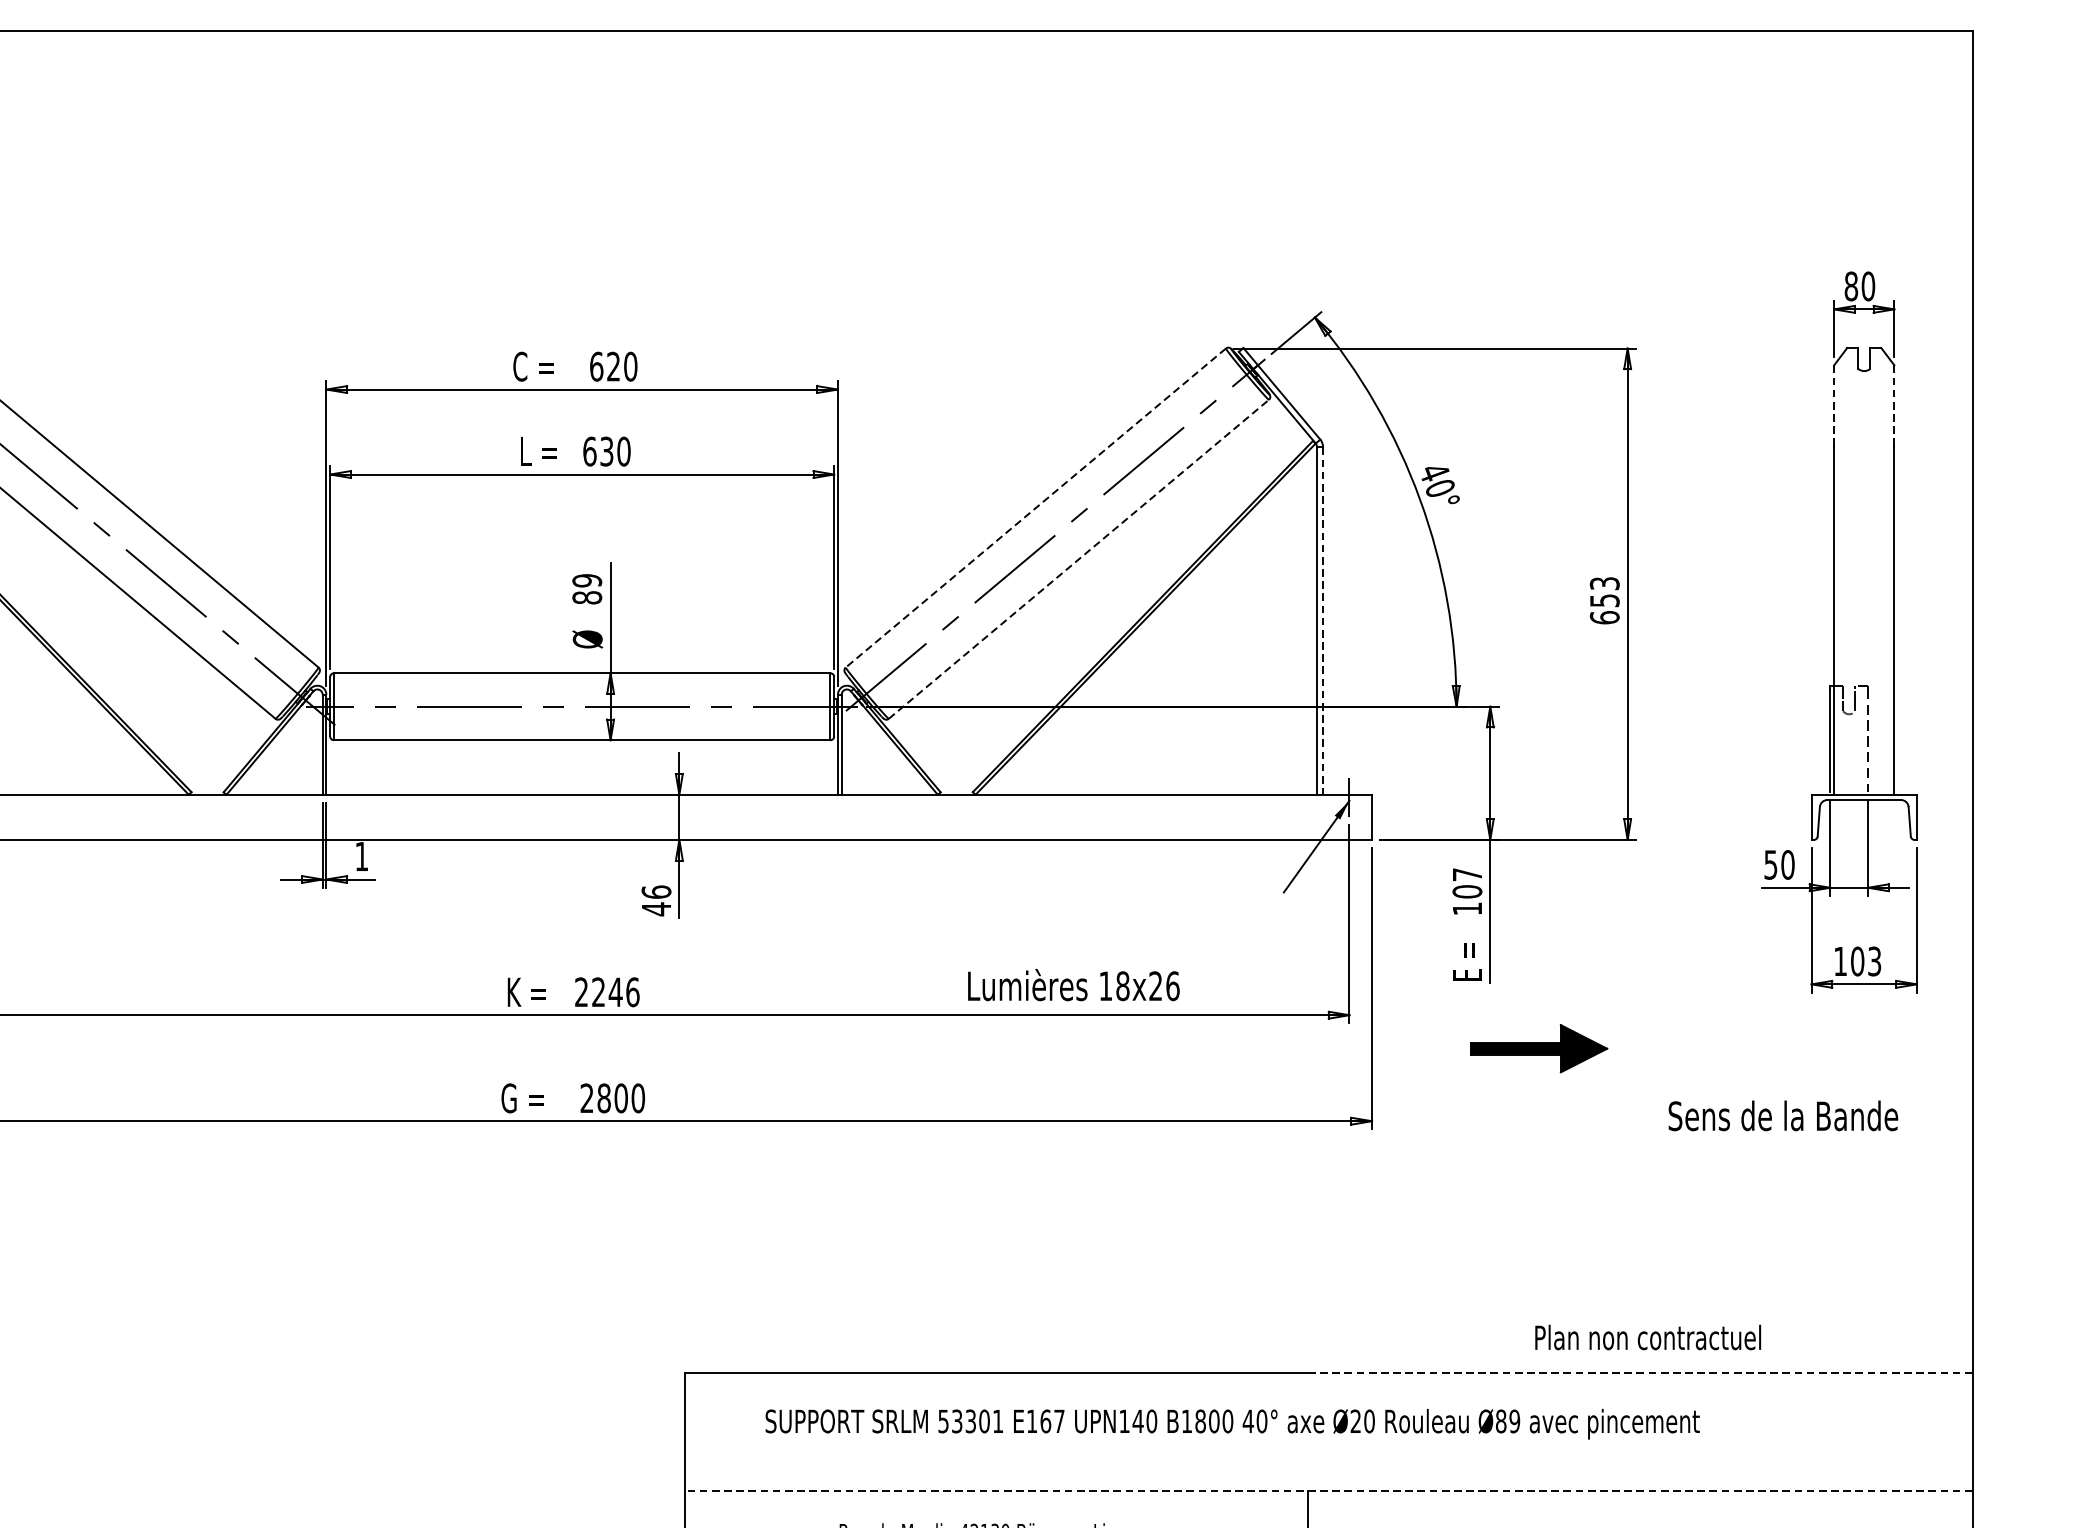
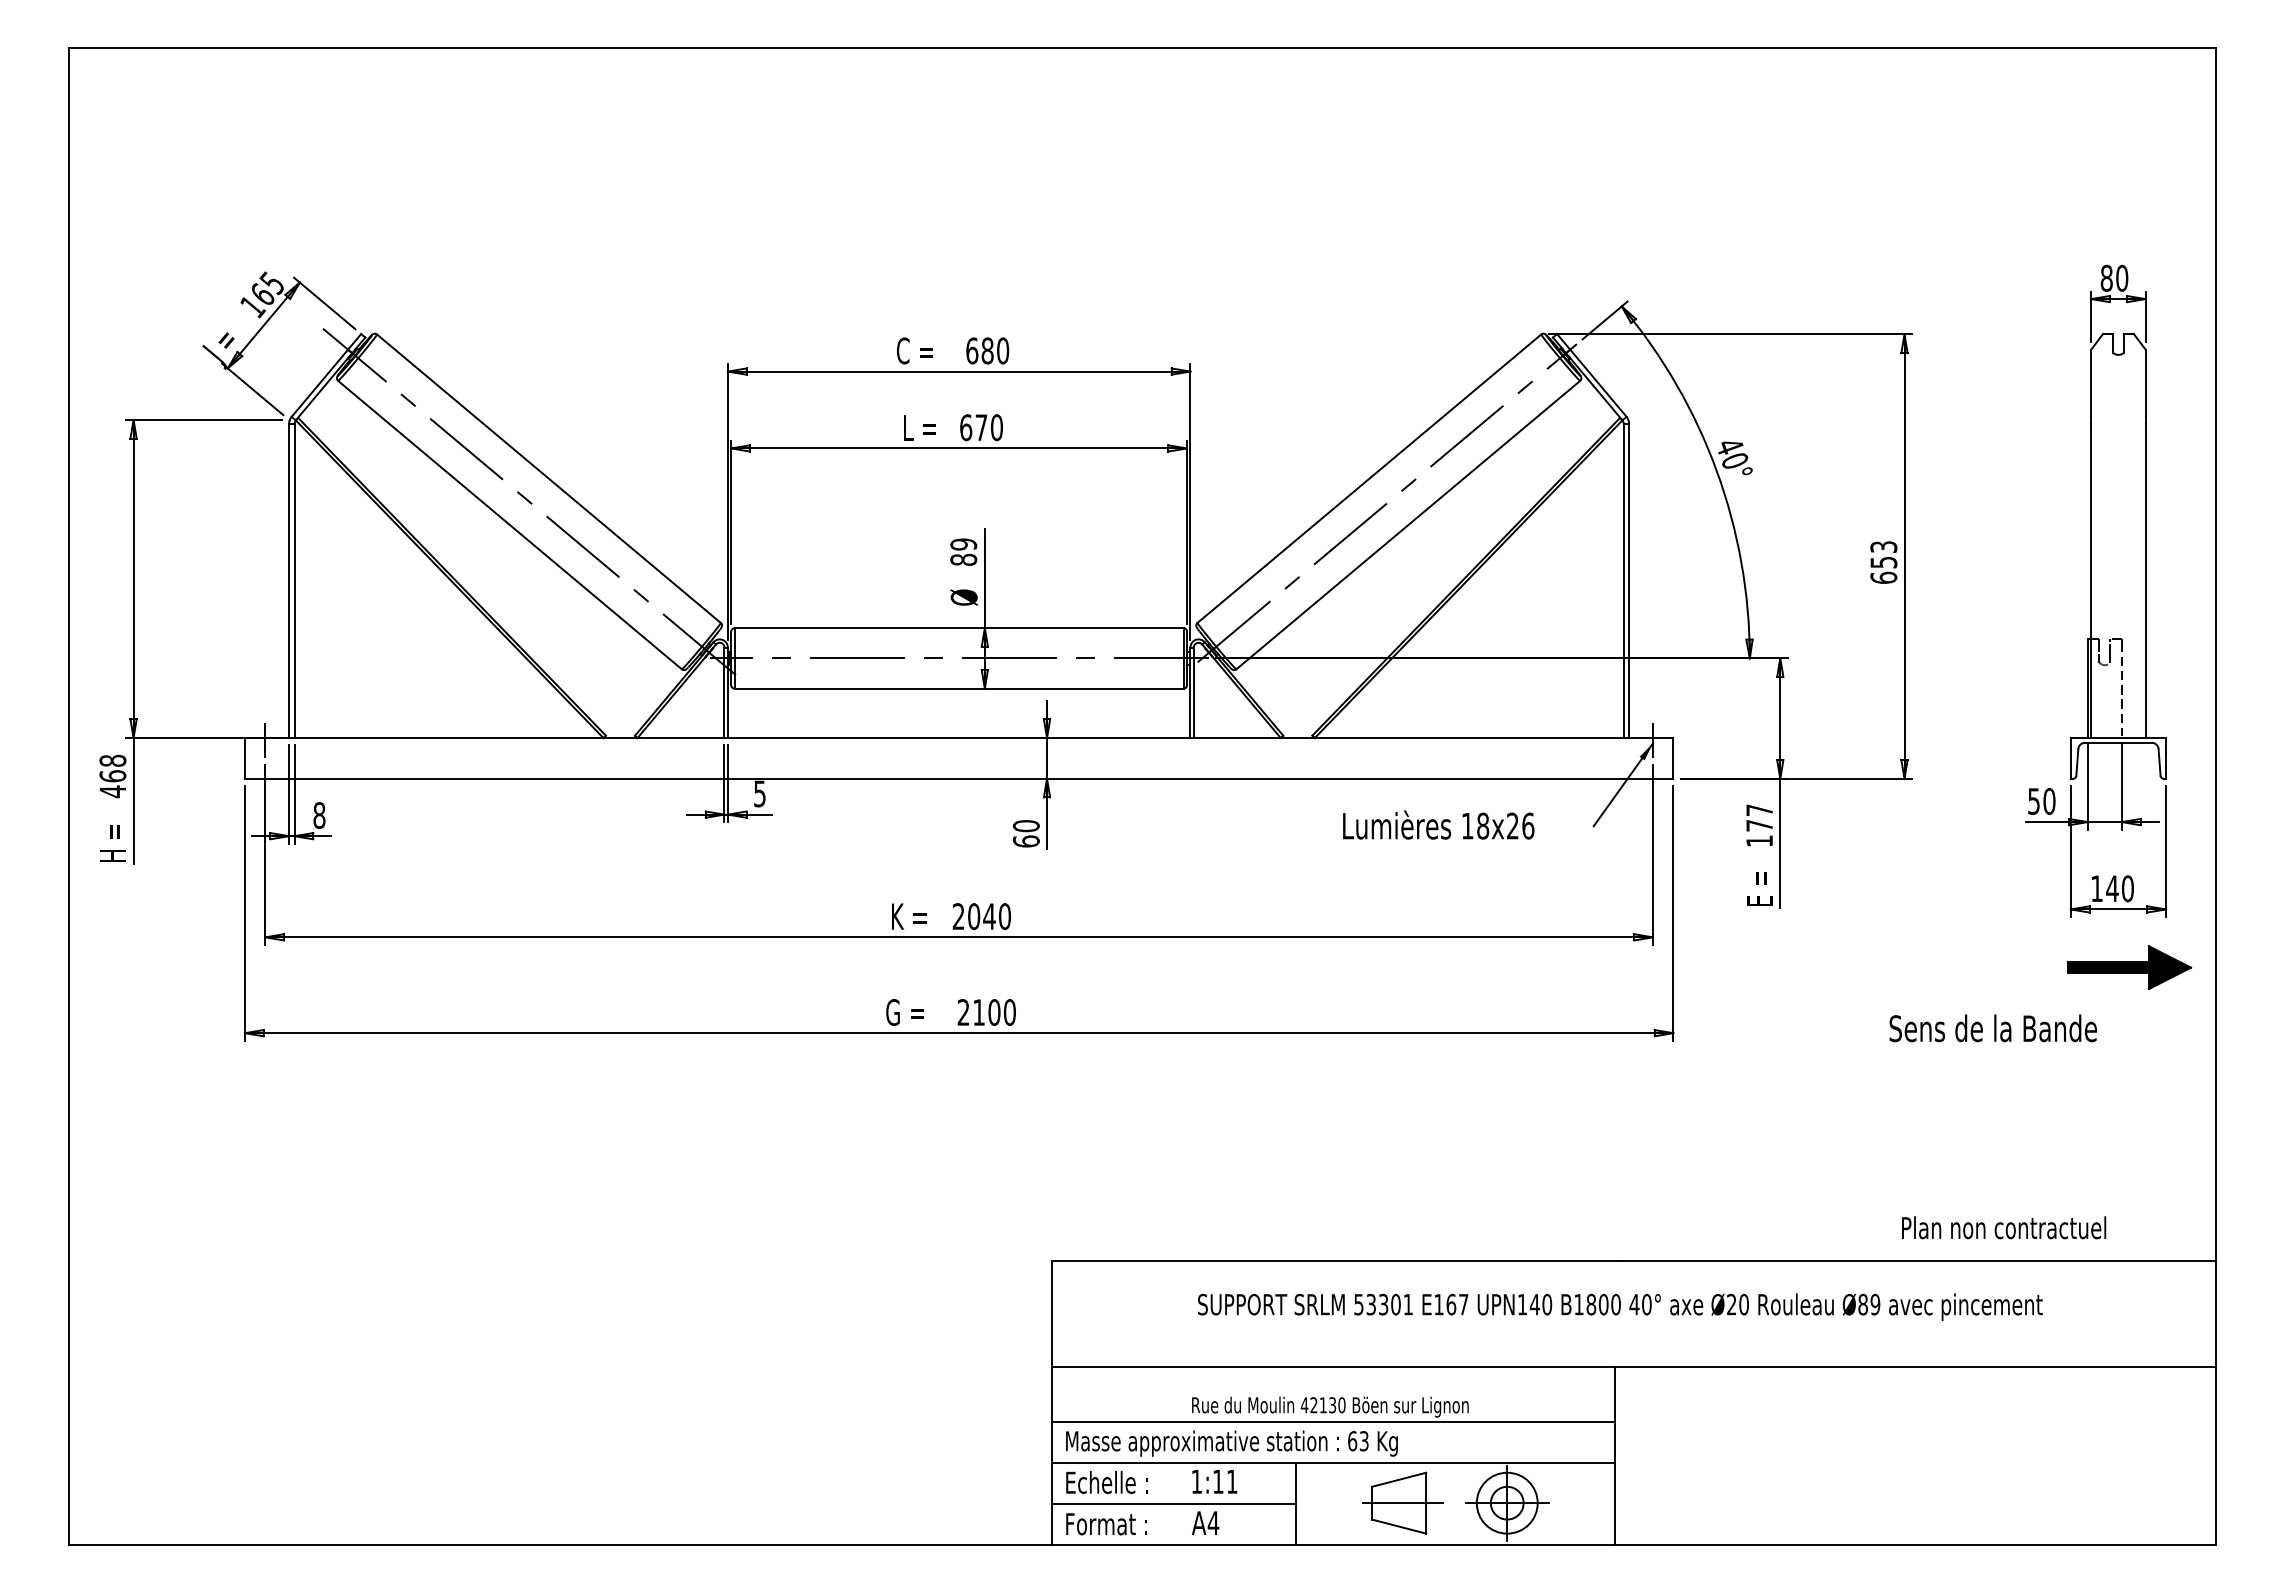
text: (613, 366) -> (987, 350), 620 -> 680
line: (1834, 402) -> (2091, 383), dashed -> solid
line: (1894, 402) -> (2145, 383), dashed -> solid
text: (606, 451) -> (981, 427), 630 -> 670
line: (1034, 508) -> (1368, 479), dashed -> solid
line: (1079, 558) -> (1408, 524), dashed -> solid
line: (1323, 621) -> (1629, 581), dashed -> solid
text: (361, 856) -> (759, 793), 1 -> 5
text: (1467, 891) -> (1759, 825), 107 -> 177
text: (655, 900) -> (1025, 833), 46 -> 60
text: (1865, 961) -> (2119, 888), 103 -> 140
text: (1073, 984) -> (1438, 824), moved
text: (615, 992) -> (989, 916), 2246 -> 2040
part: (1539, 1048) -> (2129, 967), moved
text: (604, 1098) -> (979, 1012), 2800 -> 2100
text: (1783, 1116) -> (1993, 1028), moved
text: (1648, 1337) -> (2004, 1227), moved
line: (1643, 1372) -> (1918, 1260), dashed -> solid
text: (1232, 1424) -> (1620, 1307), moved
line: (1327, 1490) -> (1633, 1367), dashed -> solid

